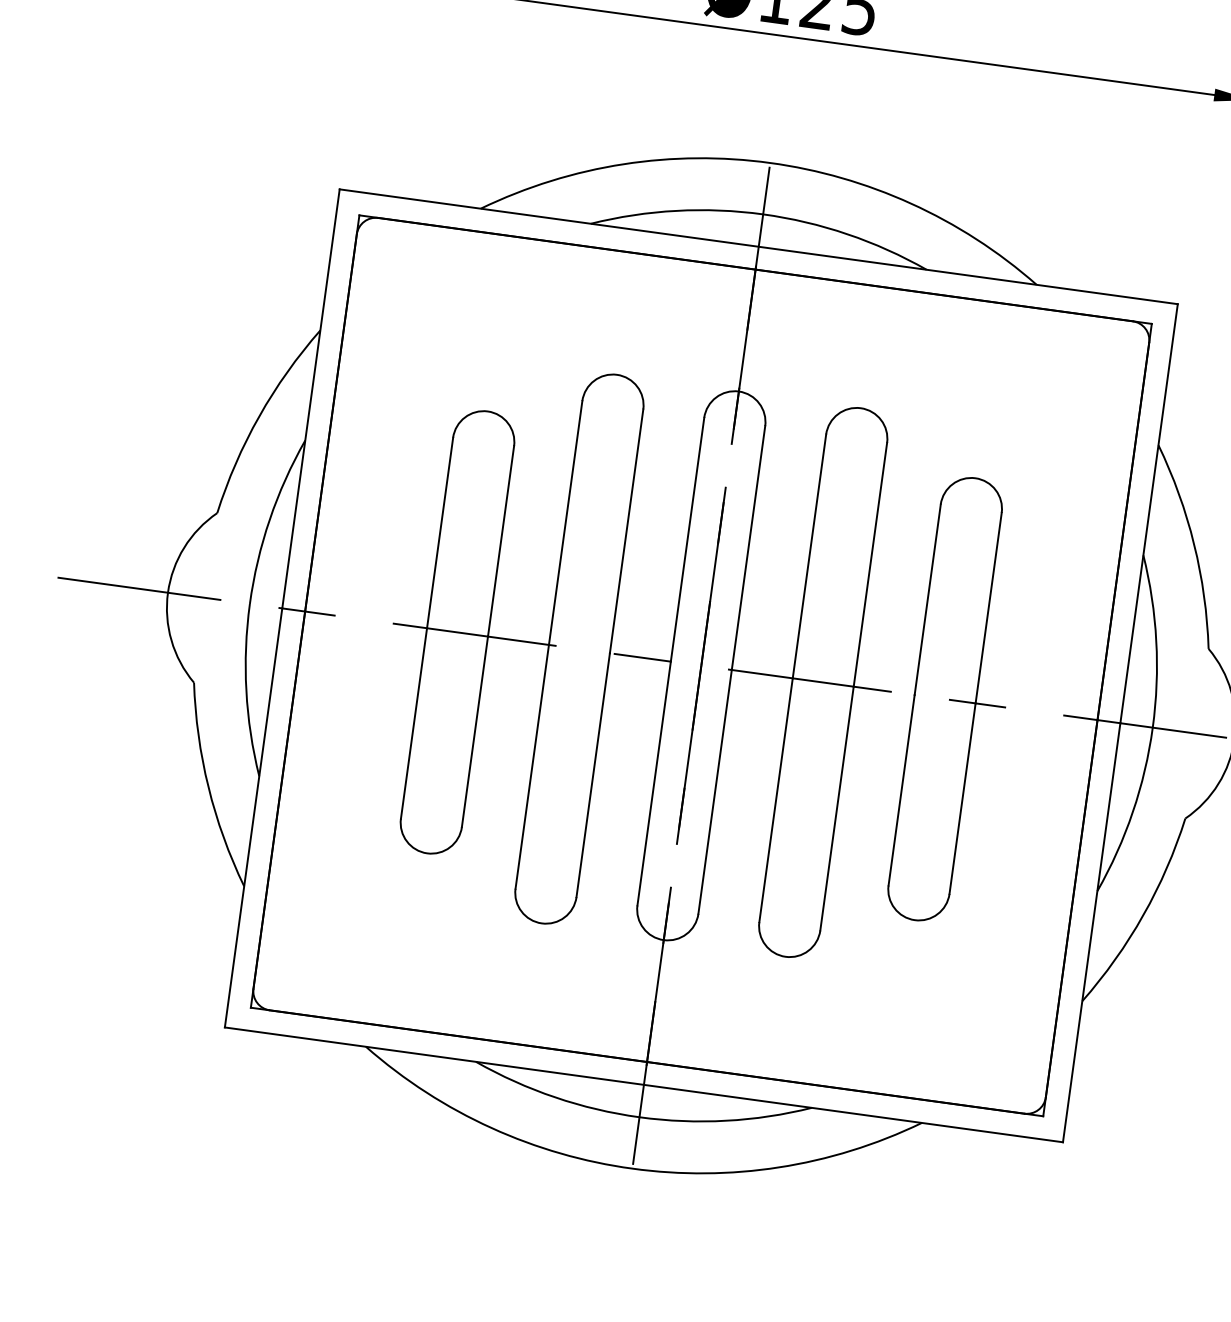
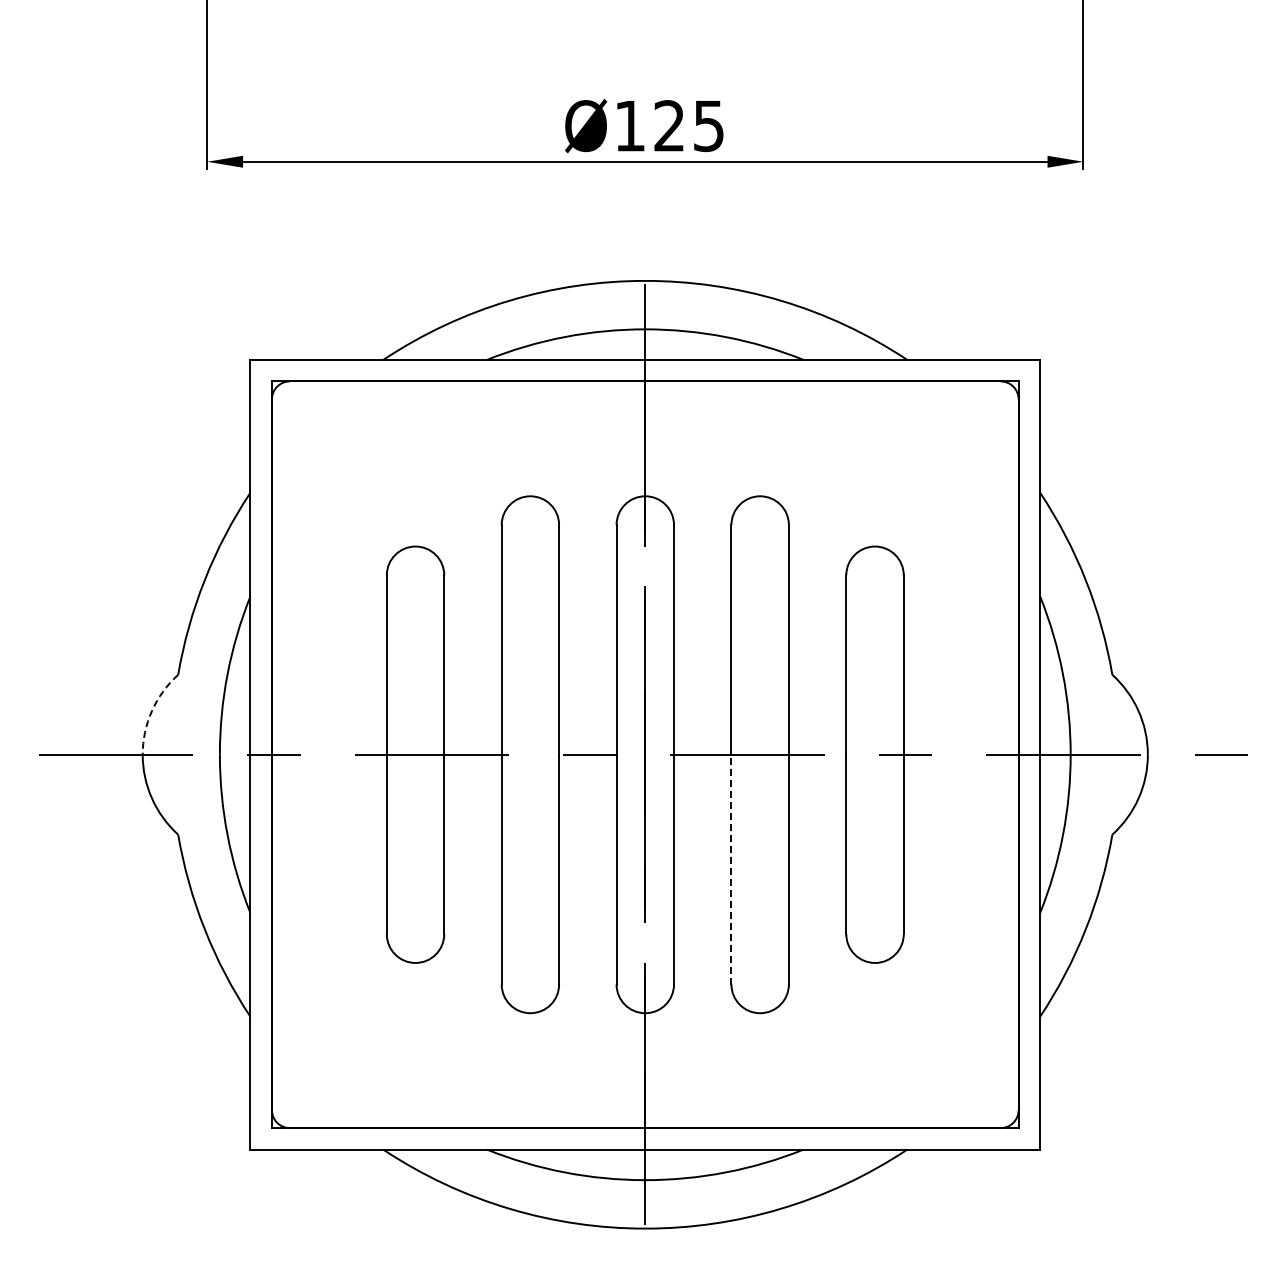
arc: (183, 548) -> (151, 711), solid -> dashed
line: (776, 800) -> (731, 869), solid -> dashed

